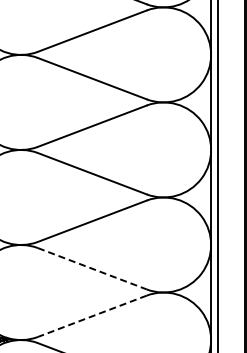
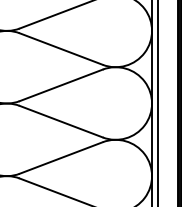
line: (92, 268) -> (61, 121), dashed -> solid
line: (91, 316) -> (60, 158), dashed -> solid

